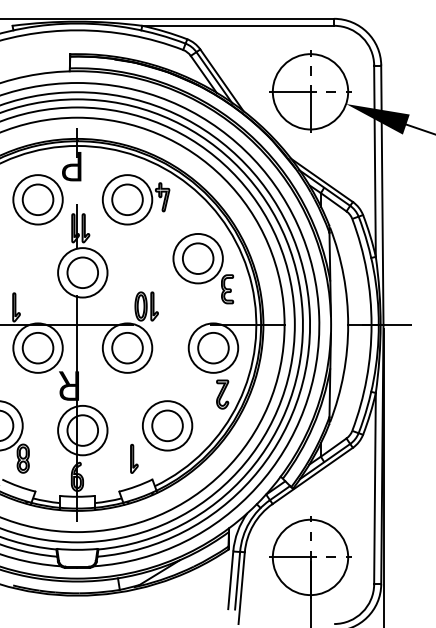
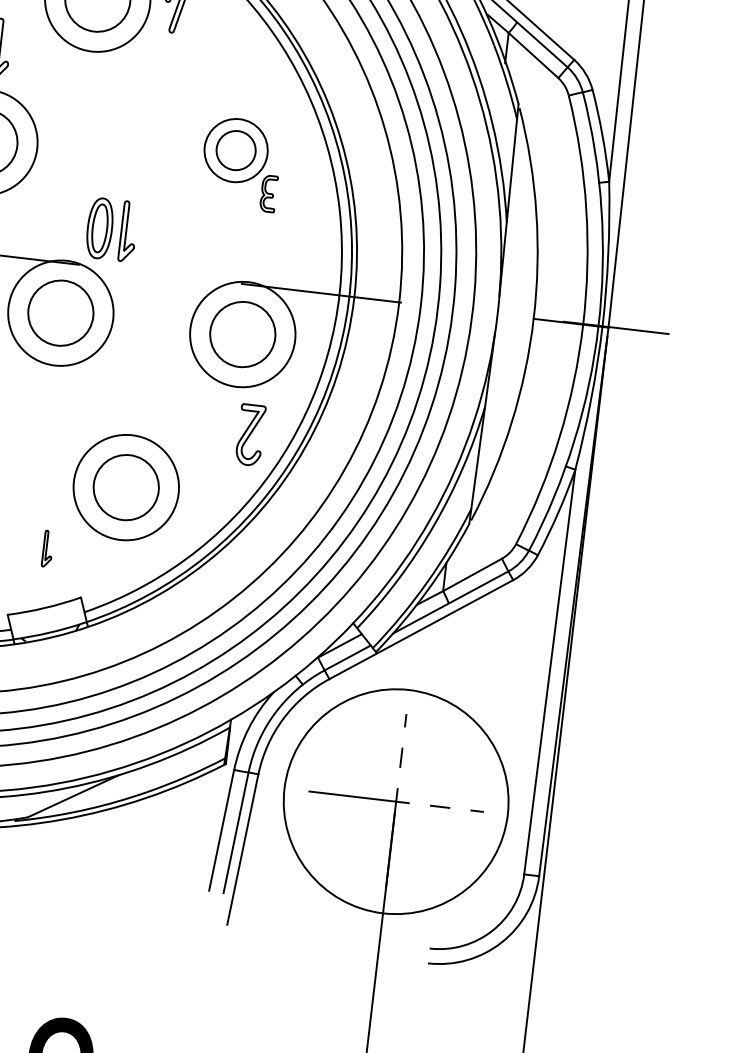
part: (203, 268) -> (241, 163), size x0.6
part: (134, 458) -> (48, 548), size x0.6
circle: (310, 557) -> (396, 801), size x1.4

